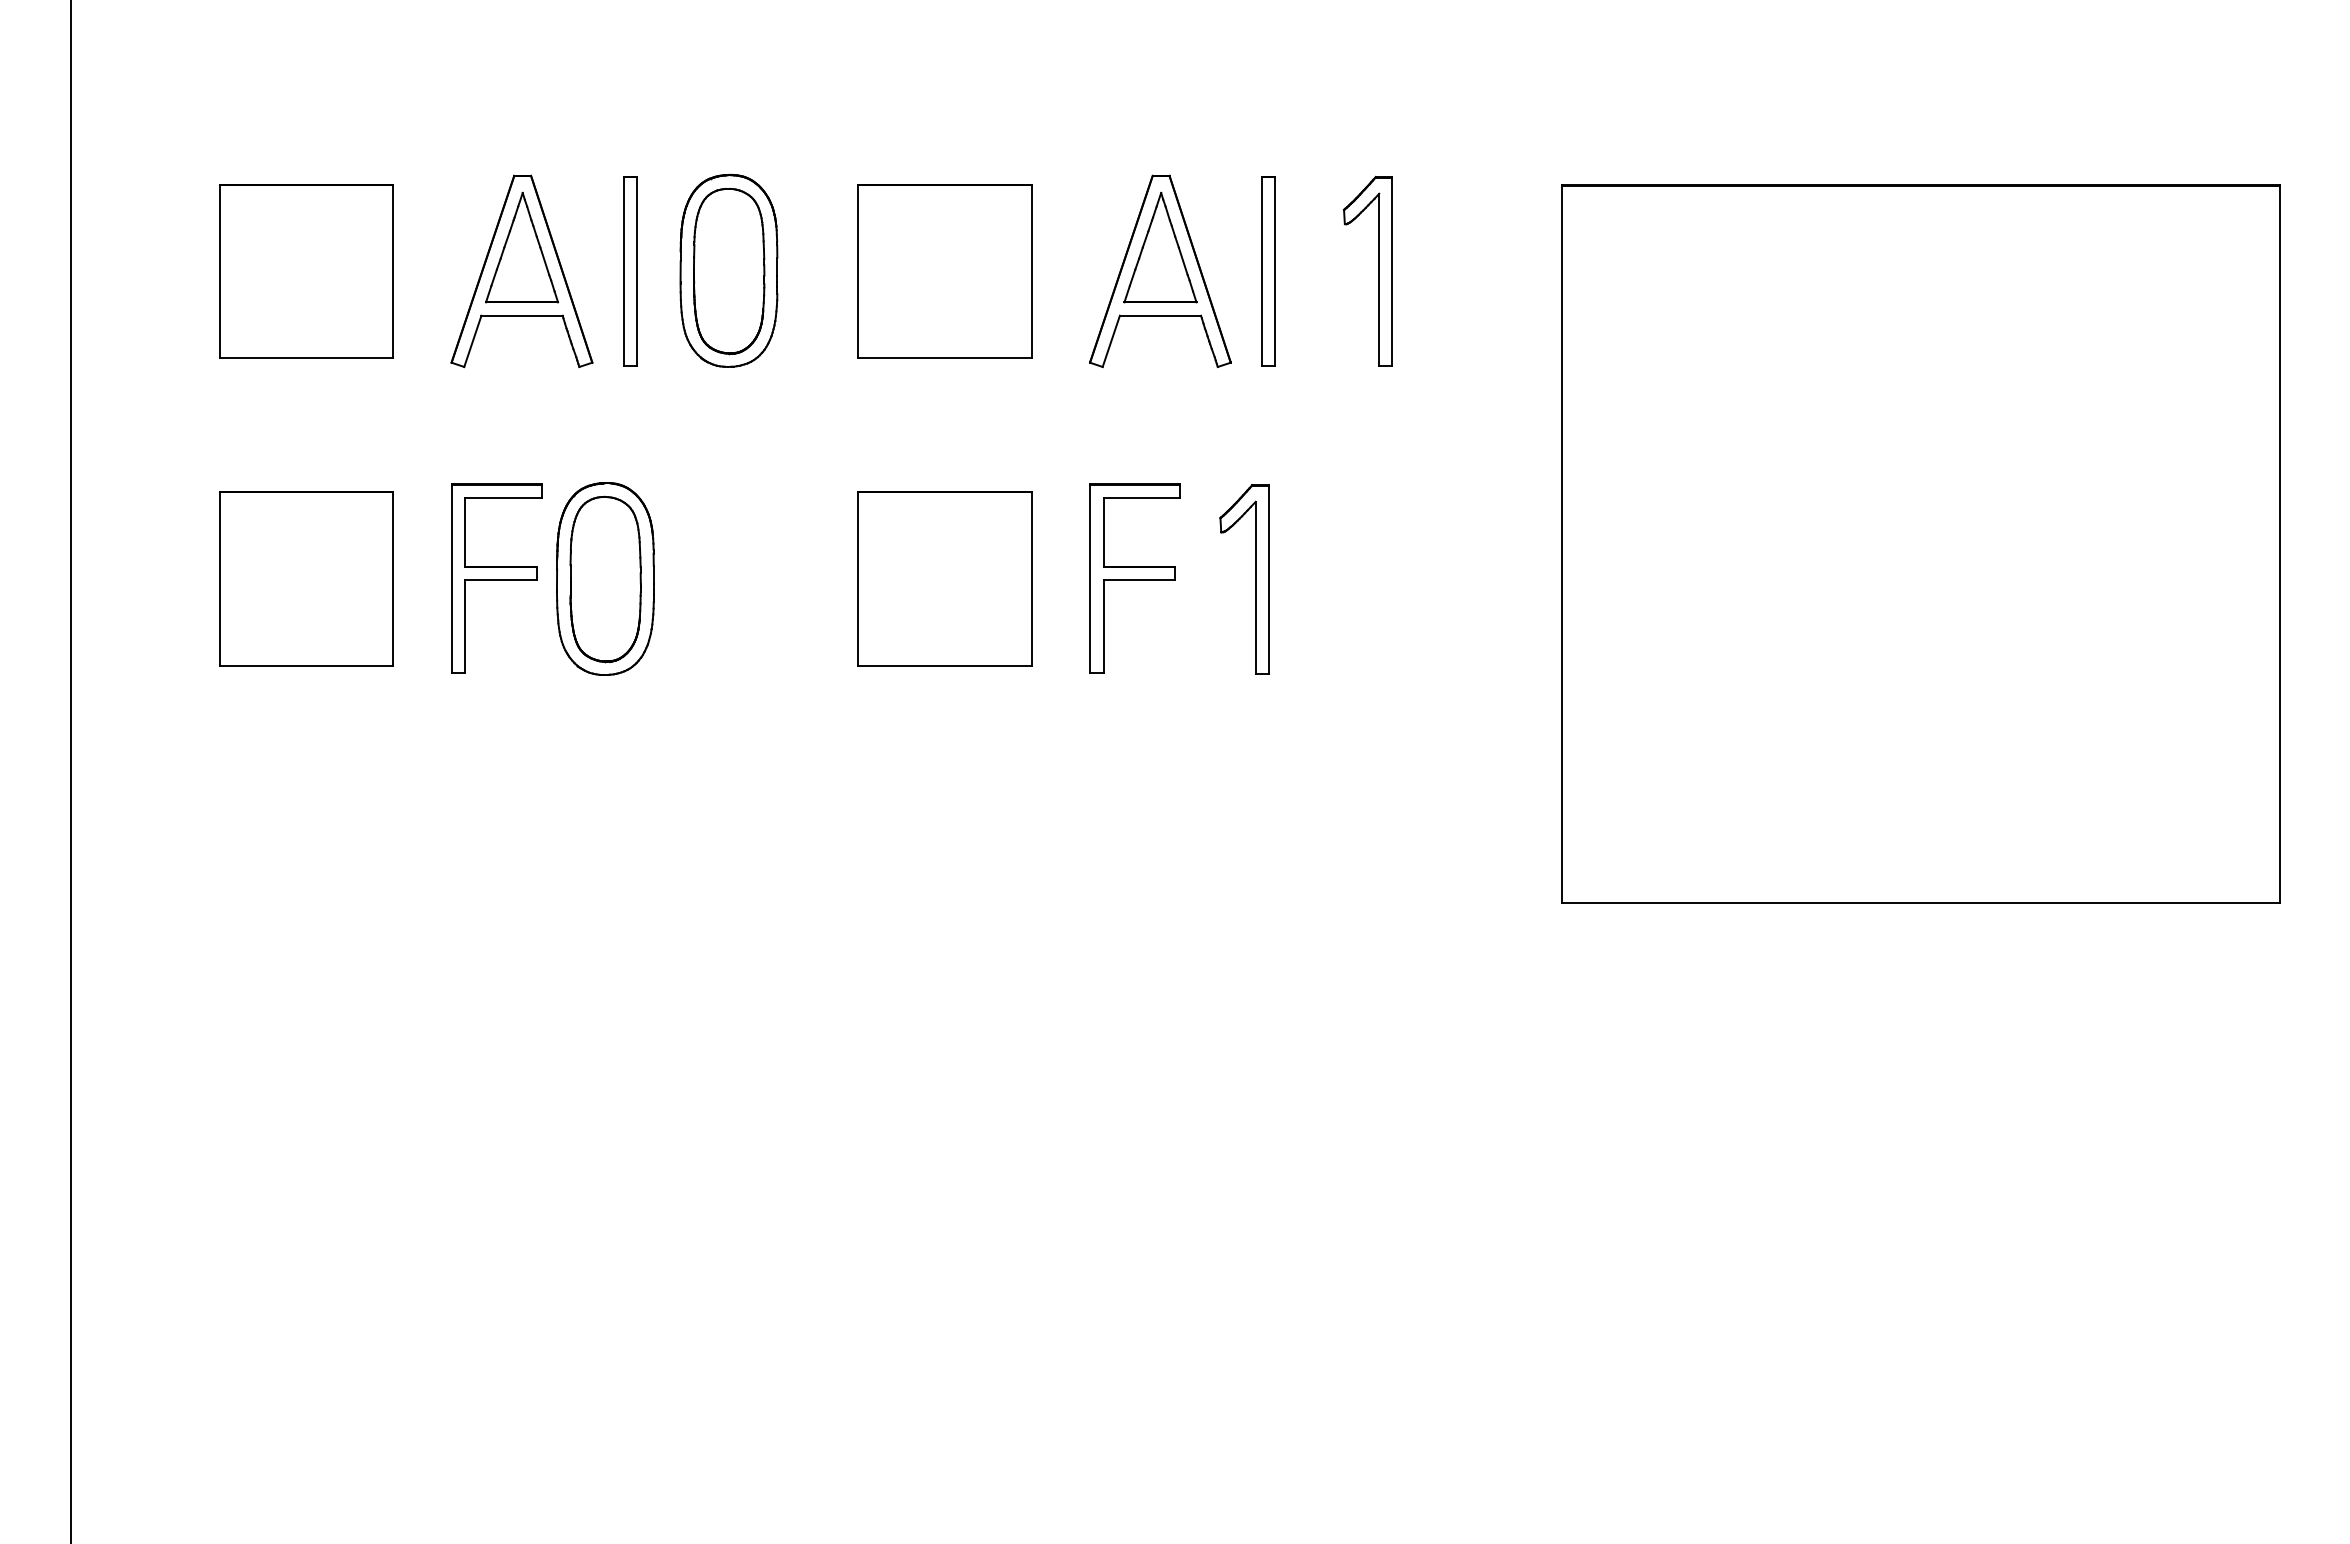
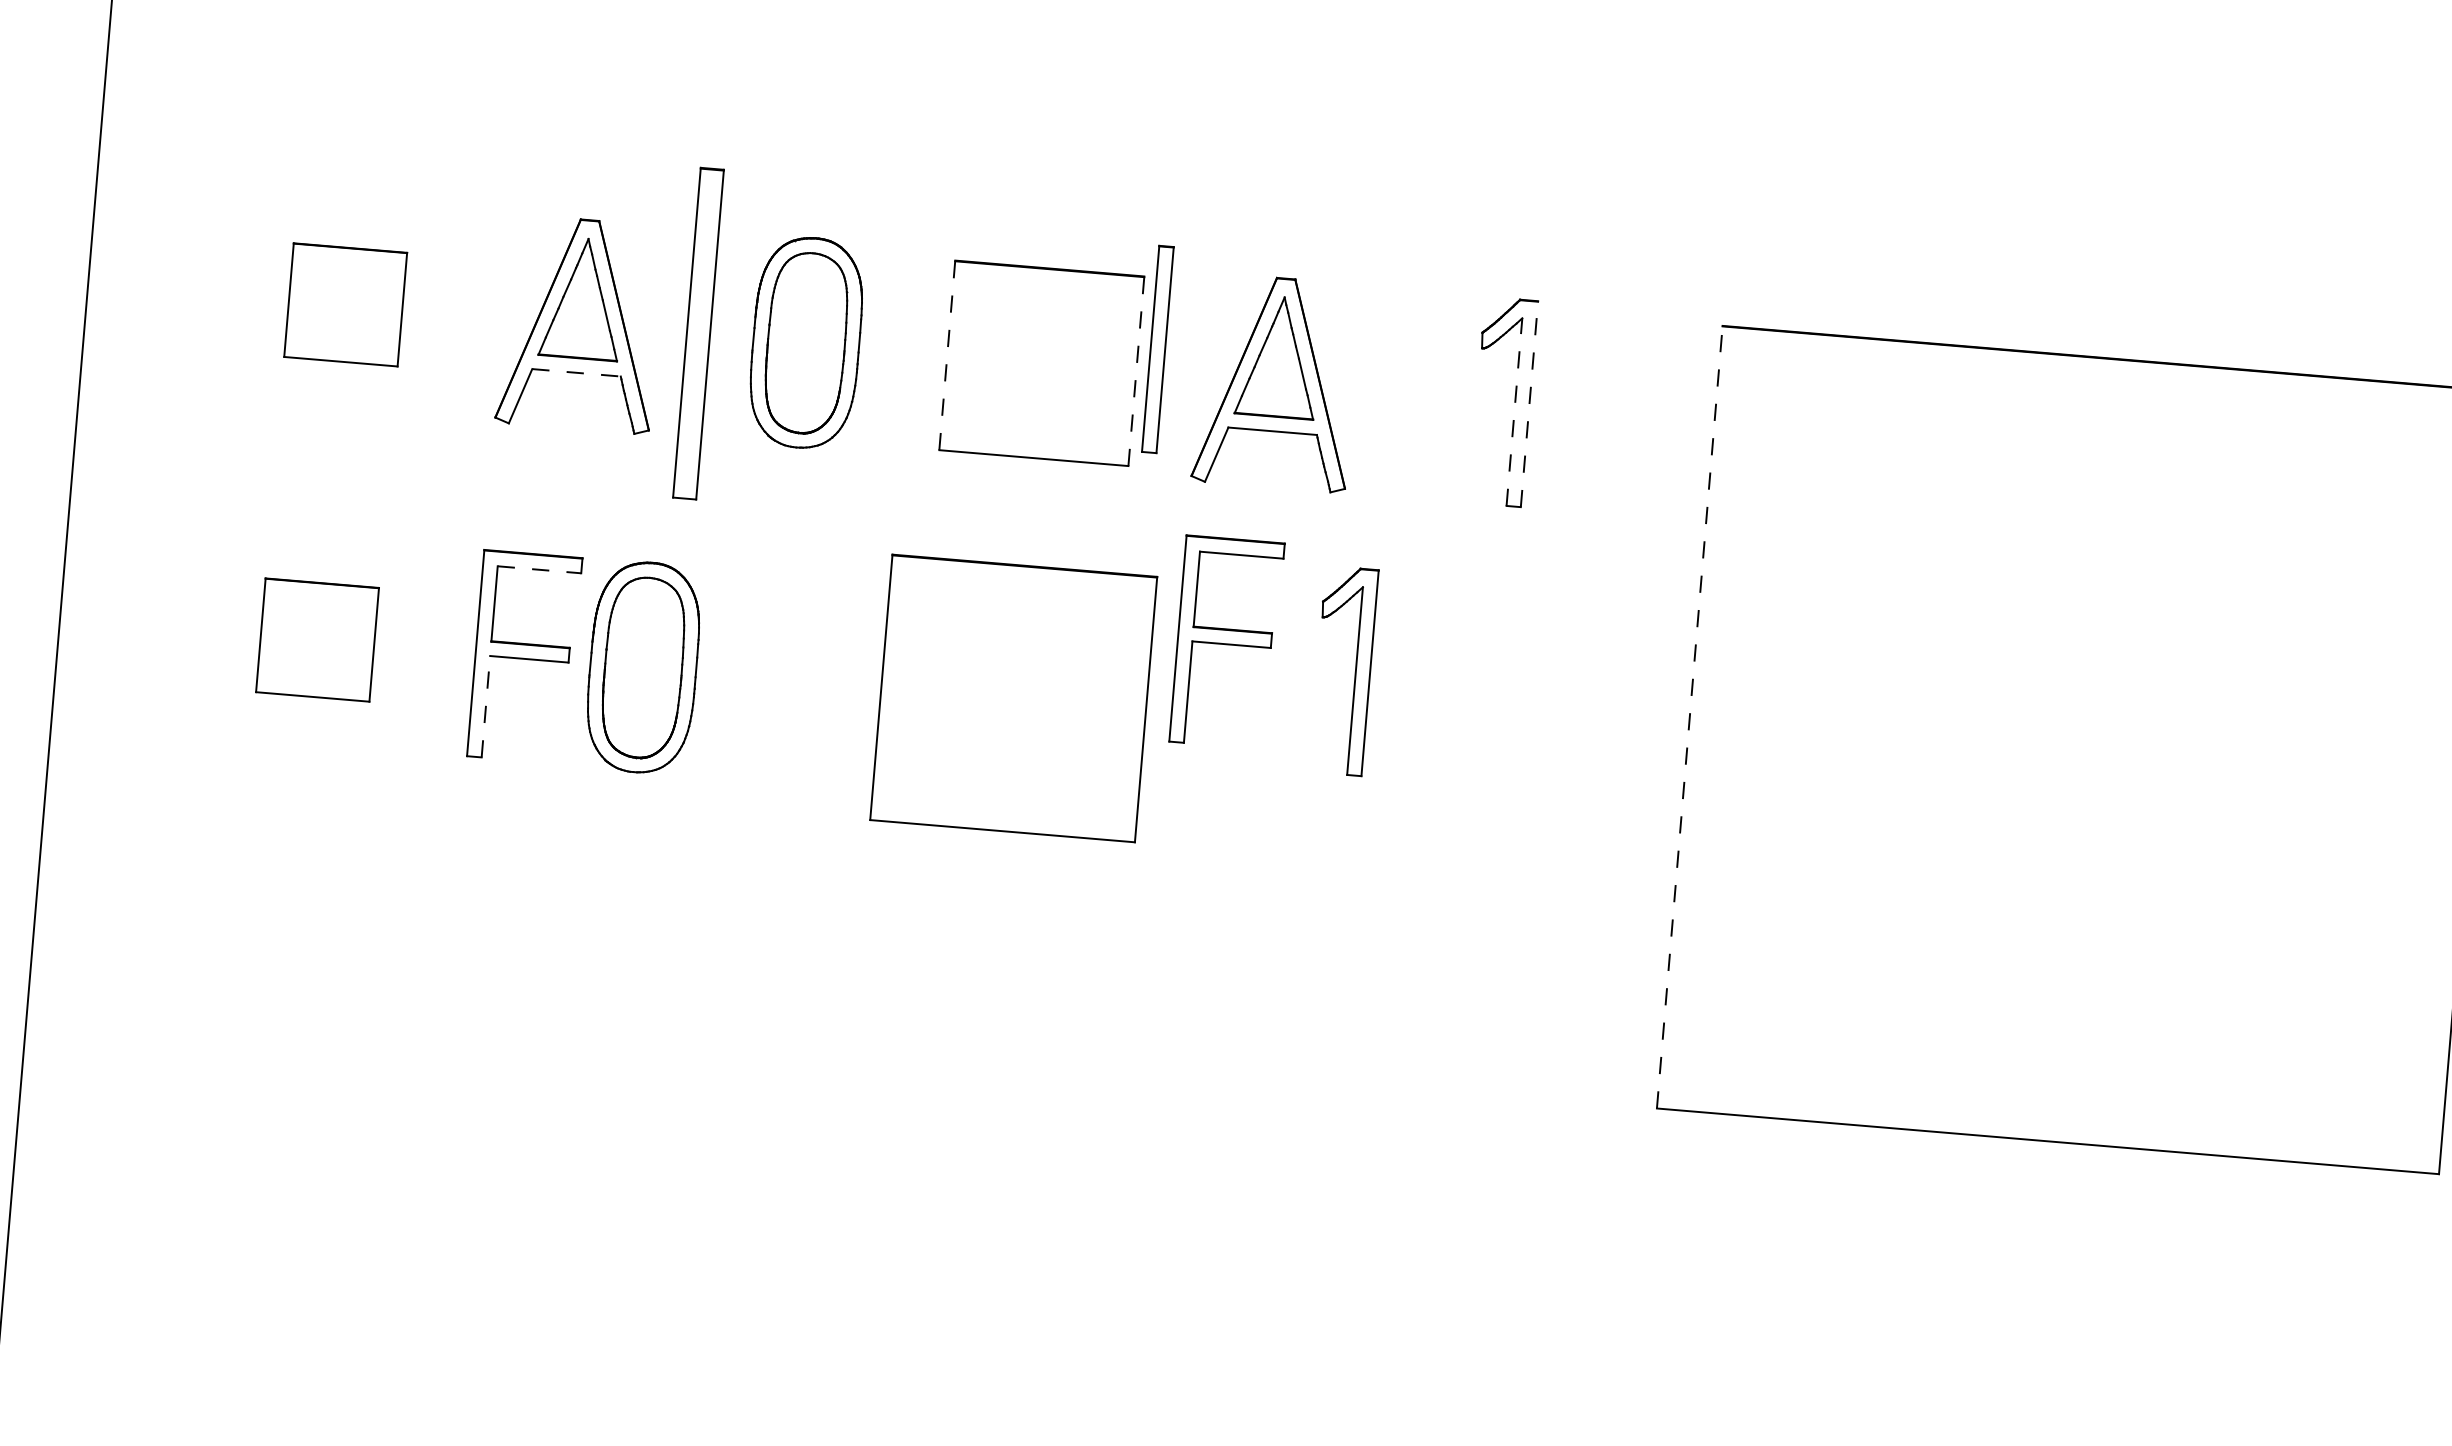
line: (1392, 270) -> (1529, 403), solid -> dashed
part: (306, 271) -> (345, 304), size x0.6
part: (630, 271) -> (698, 334), size x1.6
line: (858, 271) -> (947, 355), solid -> dashed
line: (1031, 271) -> (1136, 371), solid -> dashed
part: (1268, 271) -> (1157, 349), moved
line: (1379, 279) -> (1514, 411), solid -> dashed
line: (522, 315) -> (577, 372), solid -> dashed
line: (503, 497) -> (539, 569), solid -> dashed
line: (1562, 544) -> (1690, 717), solid -> dashed
part: (306, 578) -> (317, 639), size x0.6
part: (944, 578) -> (1013, 697), size x1.4
part: (1134, 578) -> (1226, 642), moved
part: (1255, 579) -> (1355, 671), moved
line: (465, 626) -> (486, 706), solid -> dashed

